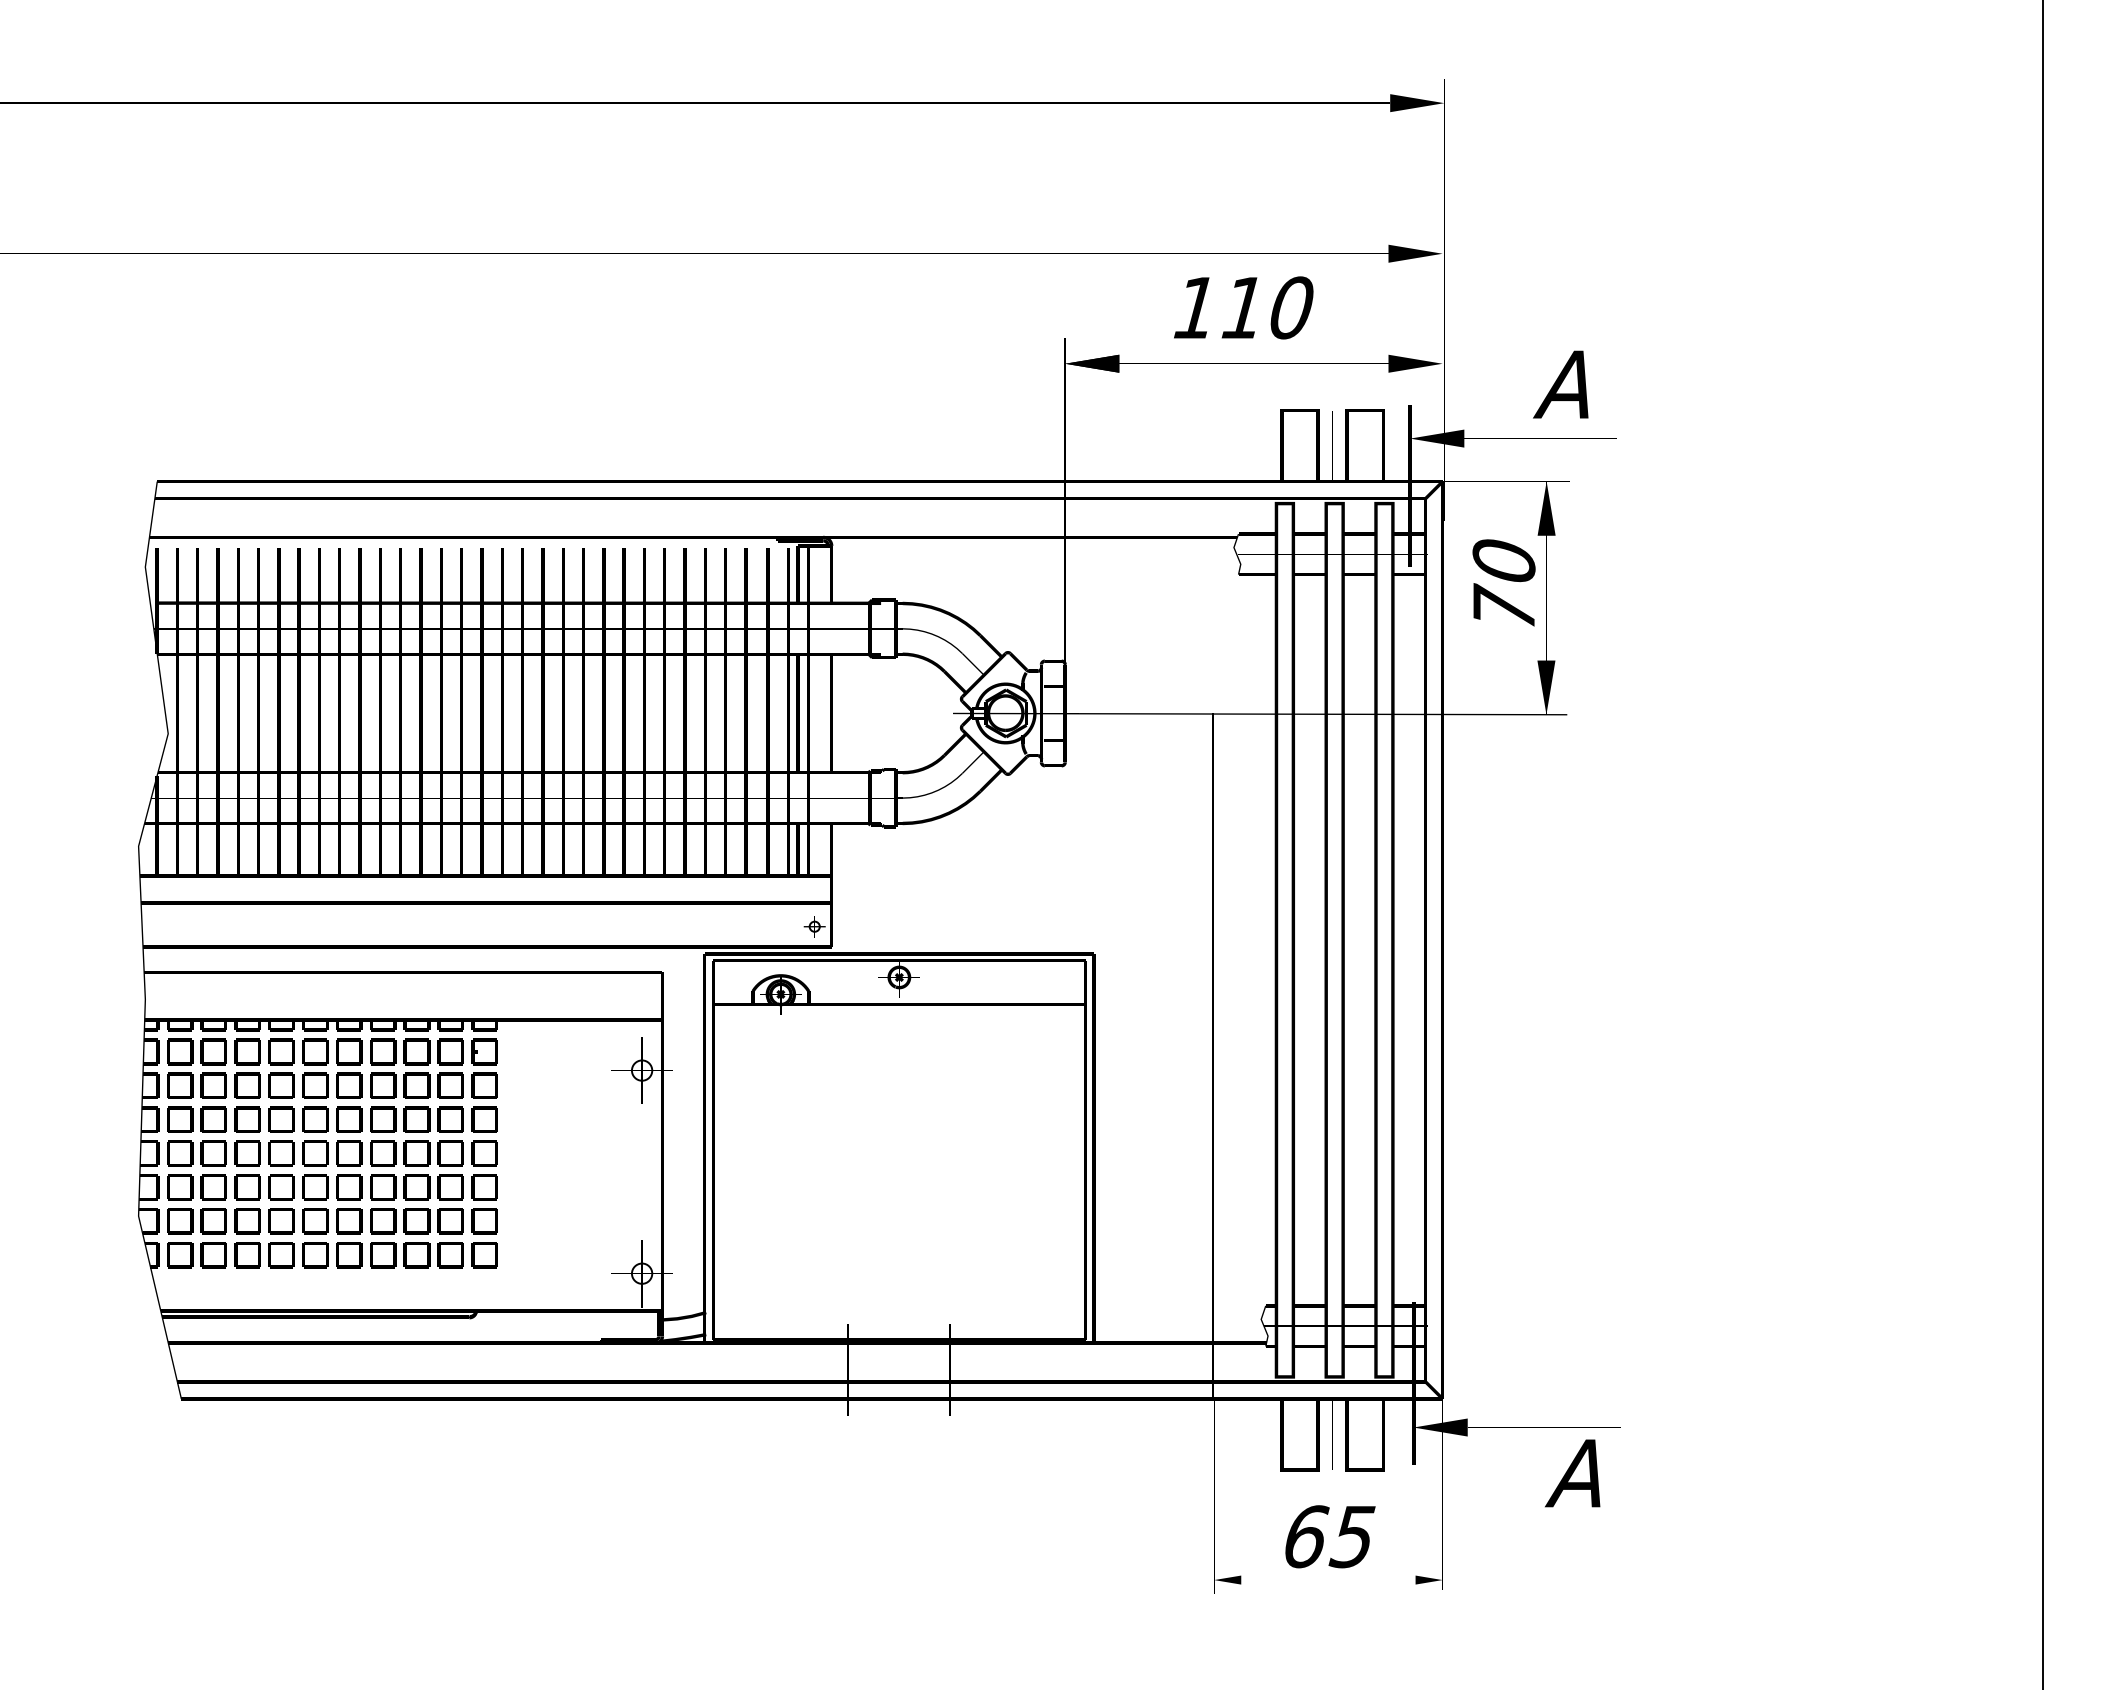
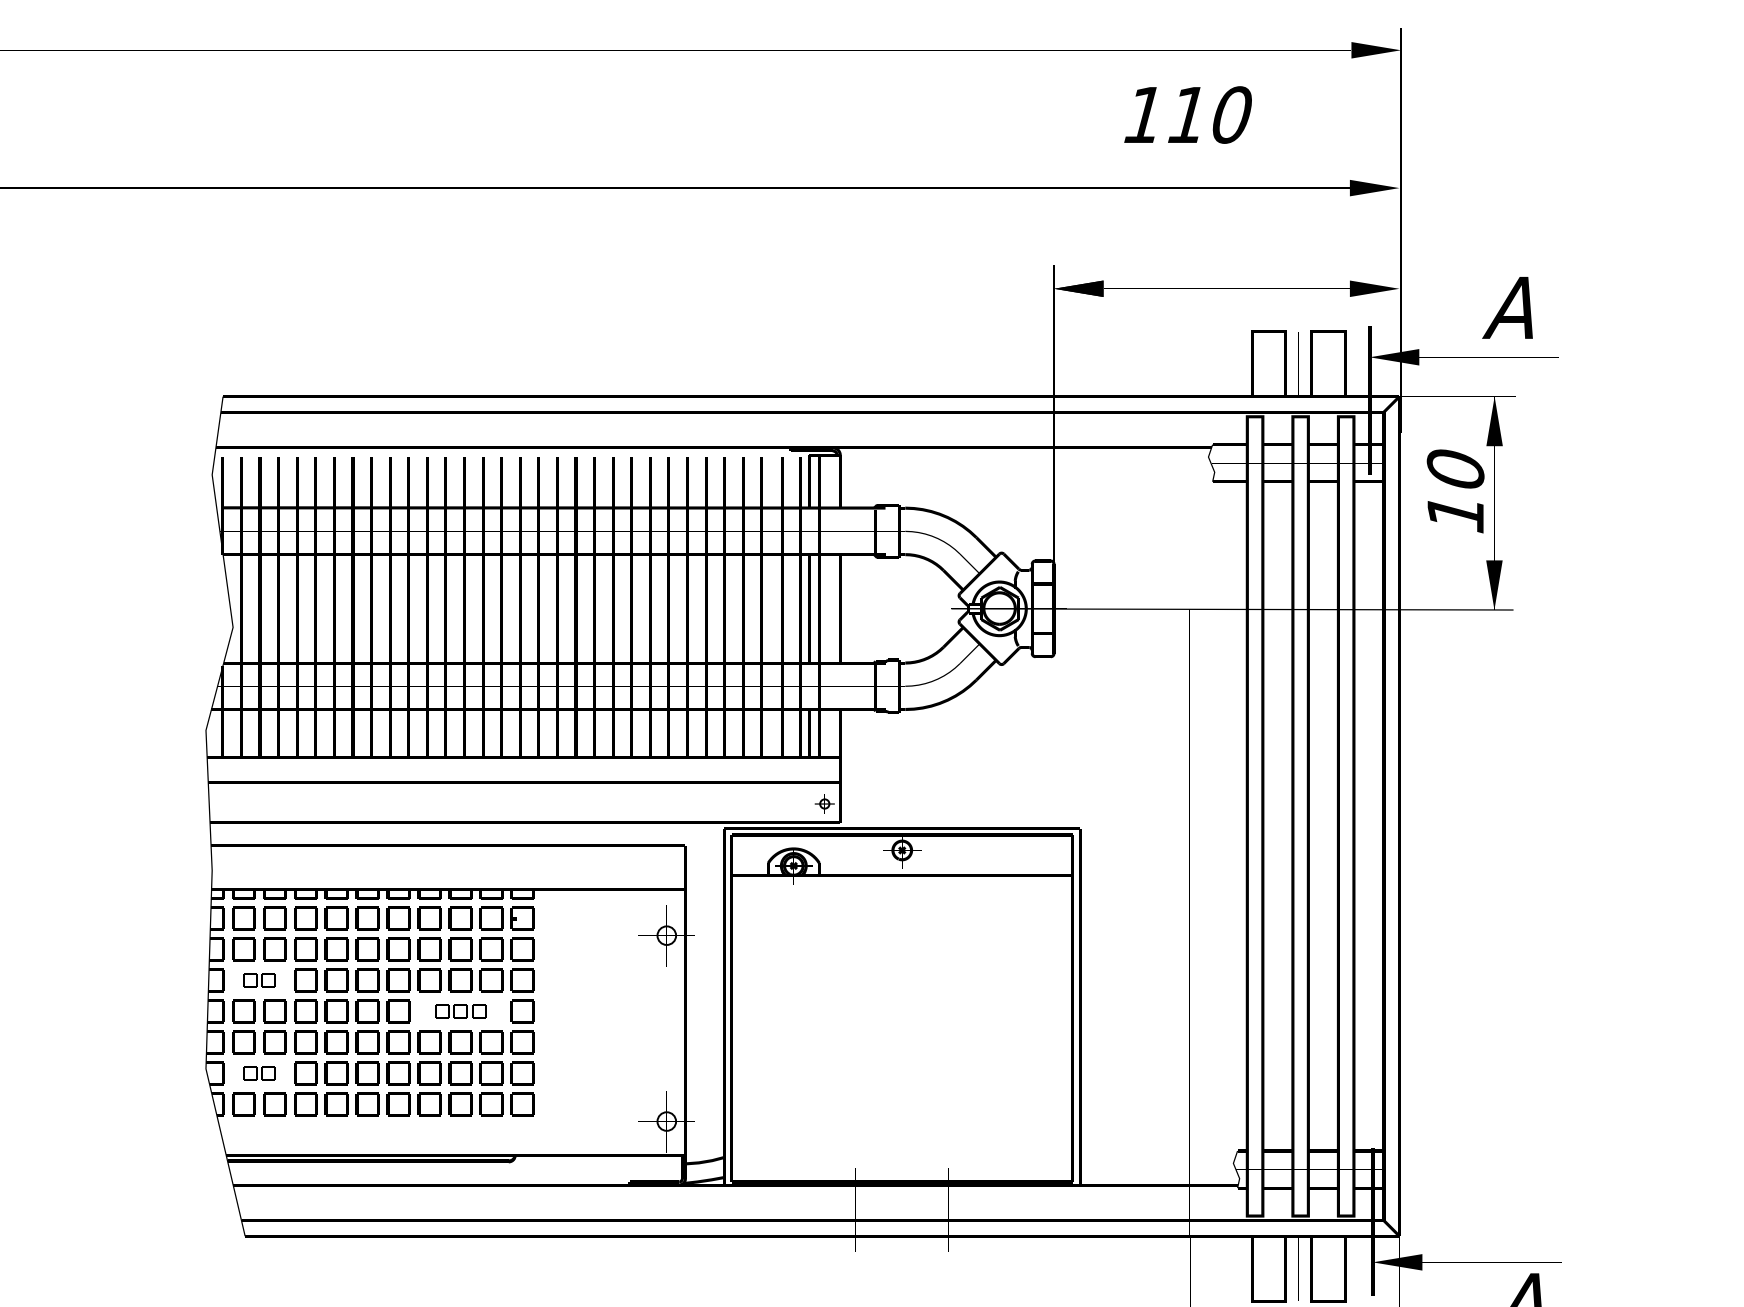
text: (1243, 307) -> (1187, 114), moved
text: (1503, 607) -> (1455, 511), 70 -> 10
part: (196, 1119) -> (258, 980), size x0.6
part: (416, 1153) -> (460, 1011), size x0.6
part: (196, 1221) -> (258, 1073), size x0.6

